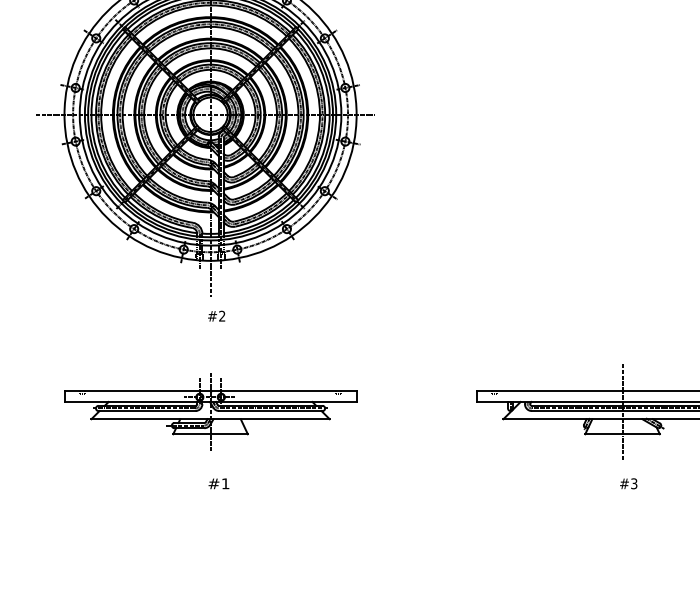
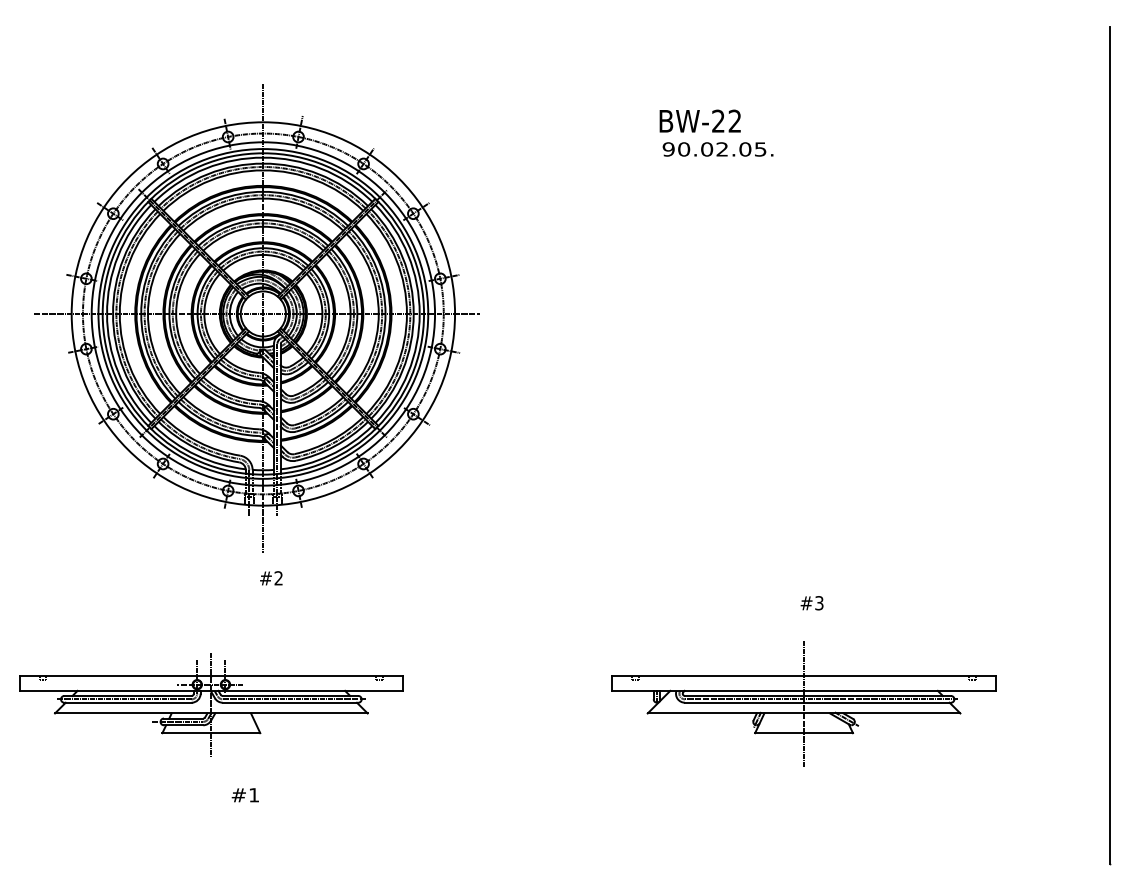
part: (210, 412) -> (211, 704), moved
text: (218, 484) -> (244, 795), moved
text: (628, 484) -> (811, 603), moved

